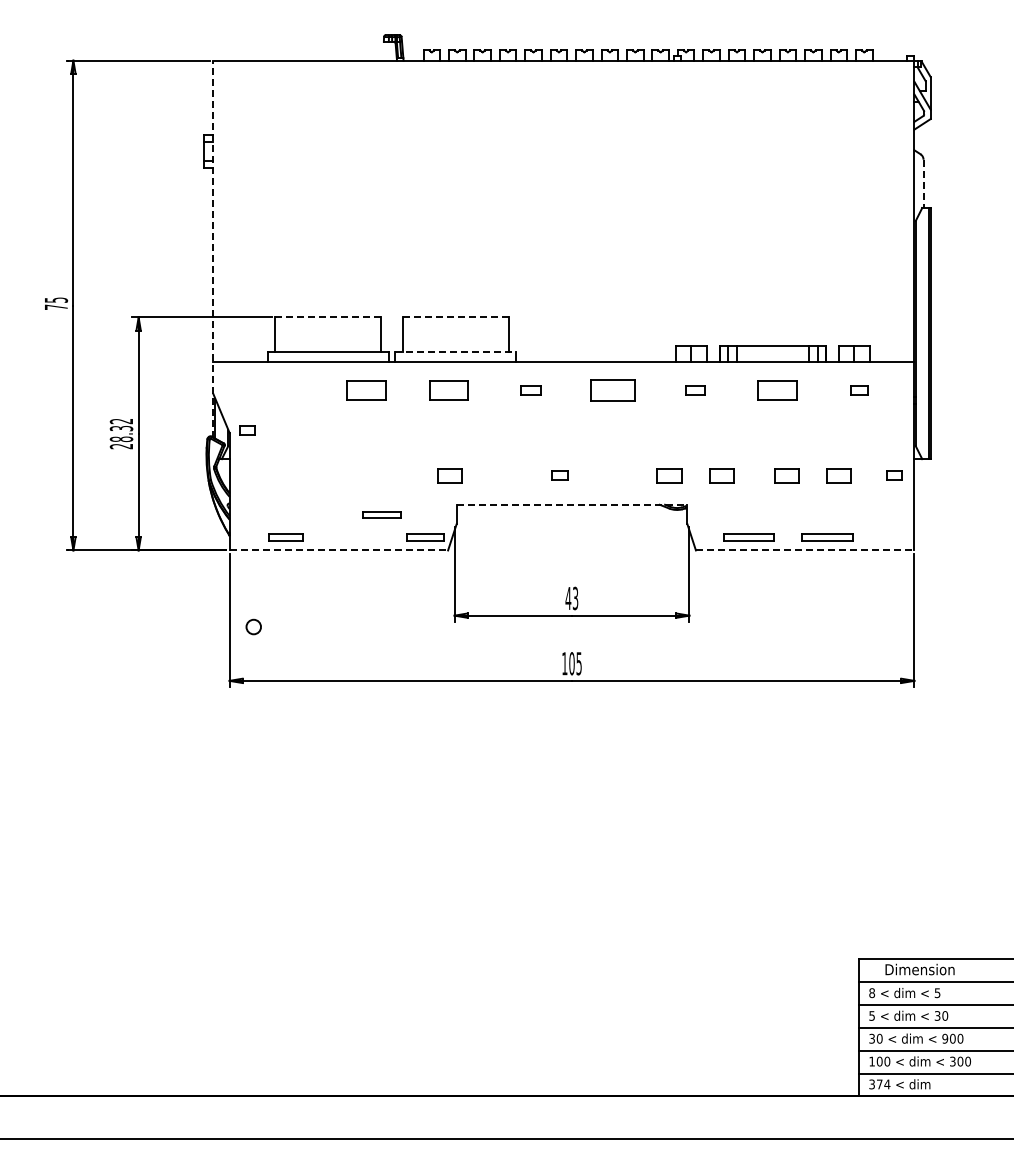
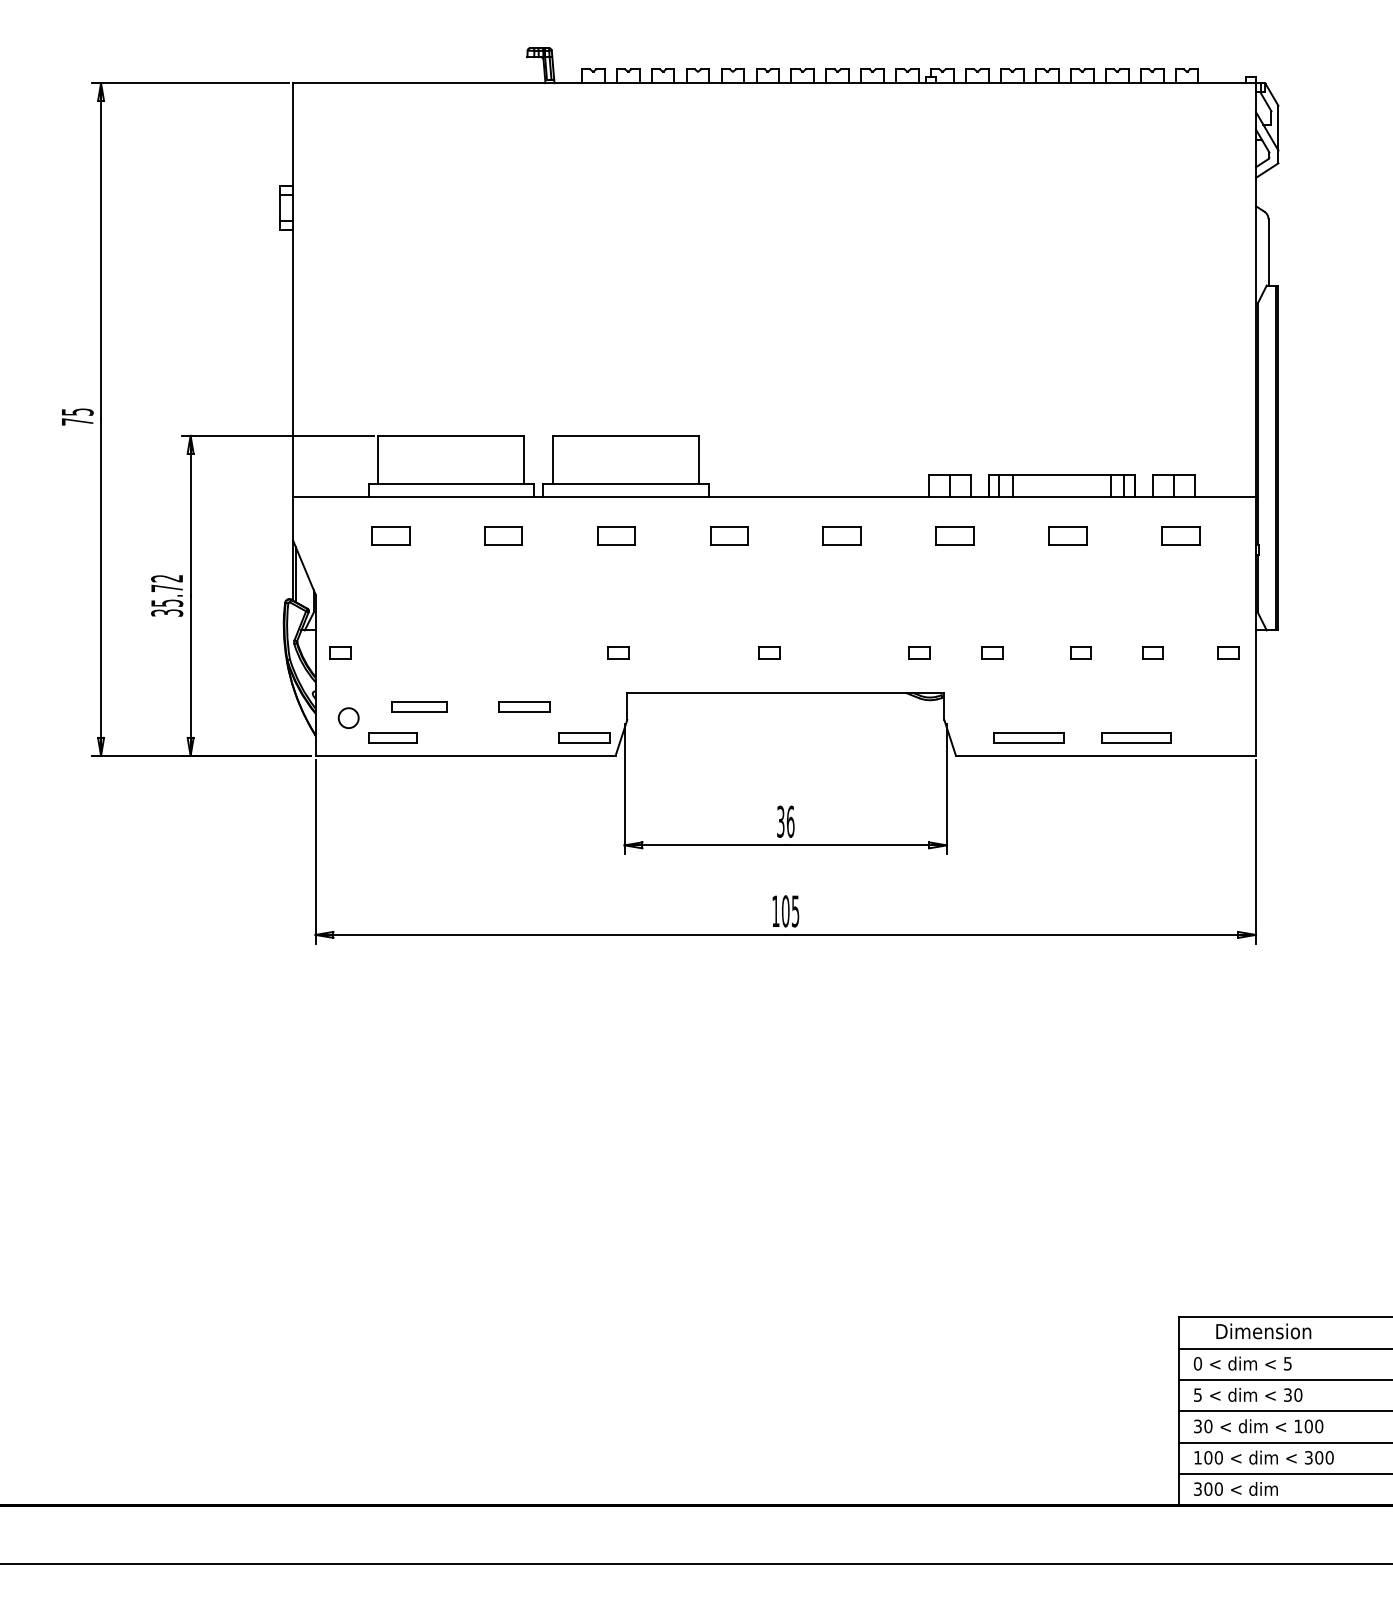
line: (923, 184) -> (1268, 253), dashed -> solid
line: (213, 248) -> (293, 341), dashed -> solid
line: (328, 317) -> (451, 435), dashed -> solid
line: (456, 317) -> (627, 435), dashed -> solid
line: (456, 352) -> (627, 483), dashed -> solid
part: (284, 390) -> (390, 536), added
part: (366, 390) -> (503, 536), size x0.71
part: (448, 390) -> (616, 536), size x0.71
part: (530, 390) -> (728, 536), size x1.43
part: (612, 390) -> (841, 536), size x0.62
part: (695, 390) -> (955, 536), size x1.43
part: (777, 390) -> (1067, 536), size x0.71
part: (859, 390) -> (1180, 536), size x1.67
part: (247, 430) -> (340, 652), moved
text: (121, 437) -> (167, 600), 28.32 -> 35.72
part: (450, 475) -> (618, 652), size x0.62
part: (669, 475) -> (919, 652), size x0.62
part: (722, 475) -> (992, 652), size x0.62
part: (786, 475) -> (1080, 652), size x0.62
part: (839, 475) -> (1153, 652), size x0.62
line: (572, 504) -> (786, 692), dashed -> solid
part: (305, 514) -> (419, 706), added
line: (339, 550) -> (466, 755), dashed -> solid
line: (805, 550) -> (1106, 755), dashed -> solid
text: (571, 598) -> (785, 821), 43 -> 36
circle: (253, 626) -> (348, 717), moved
text: (872, 992) -> (1198, 1362), 8 -> 0
text: (945, 1038) -> (1298, 1426), 900 -> 100
text: (883, 1084) -> (1213, 1489), 374 -> 300

